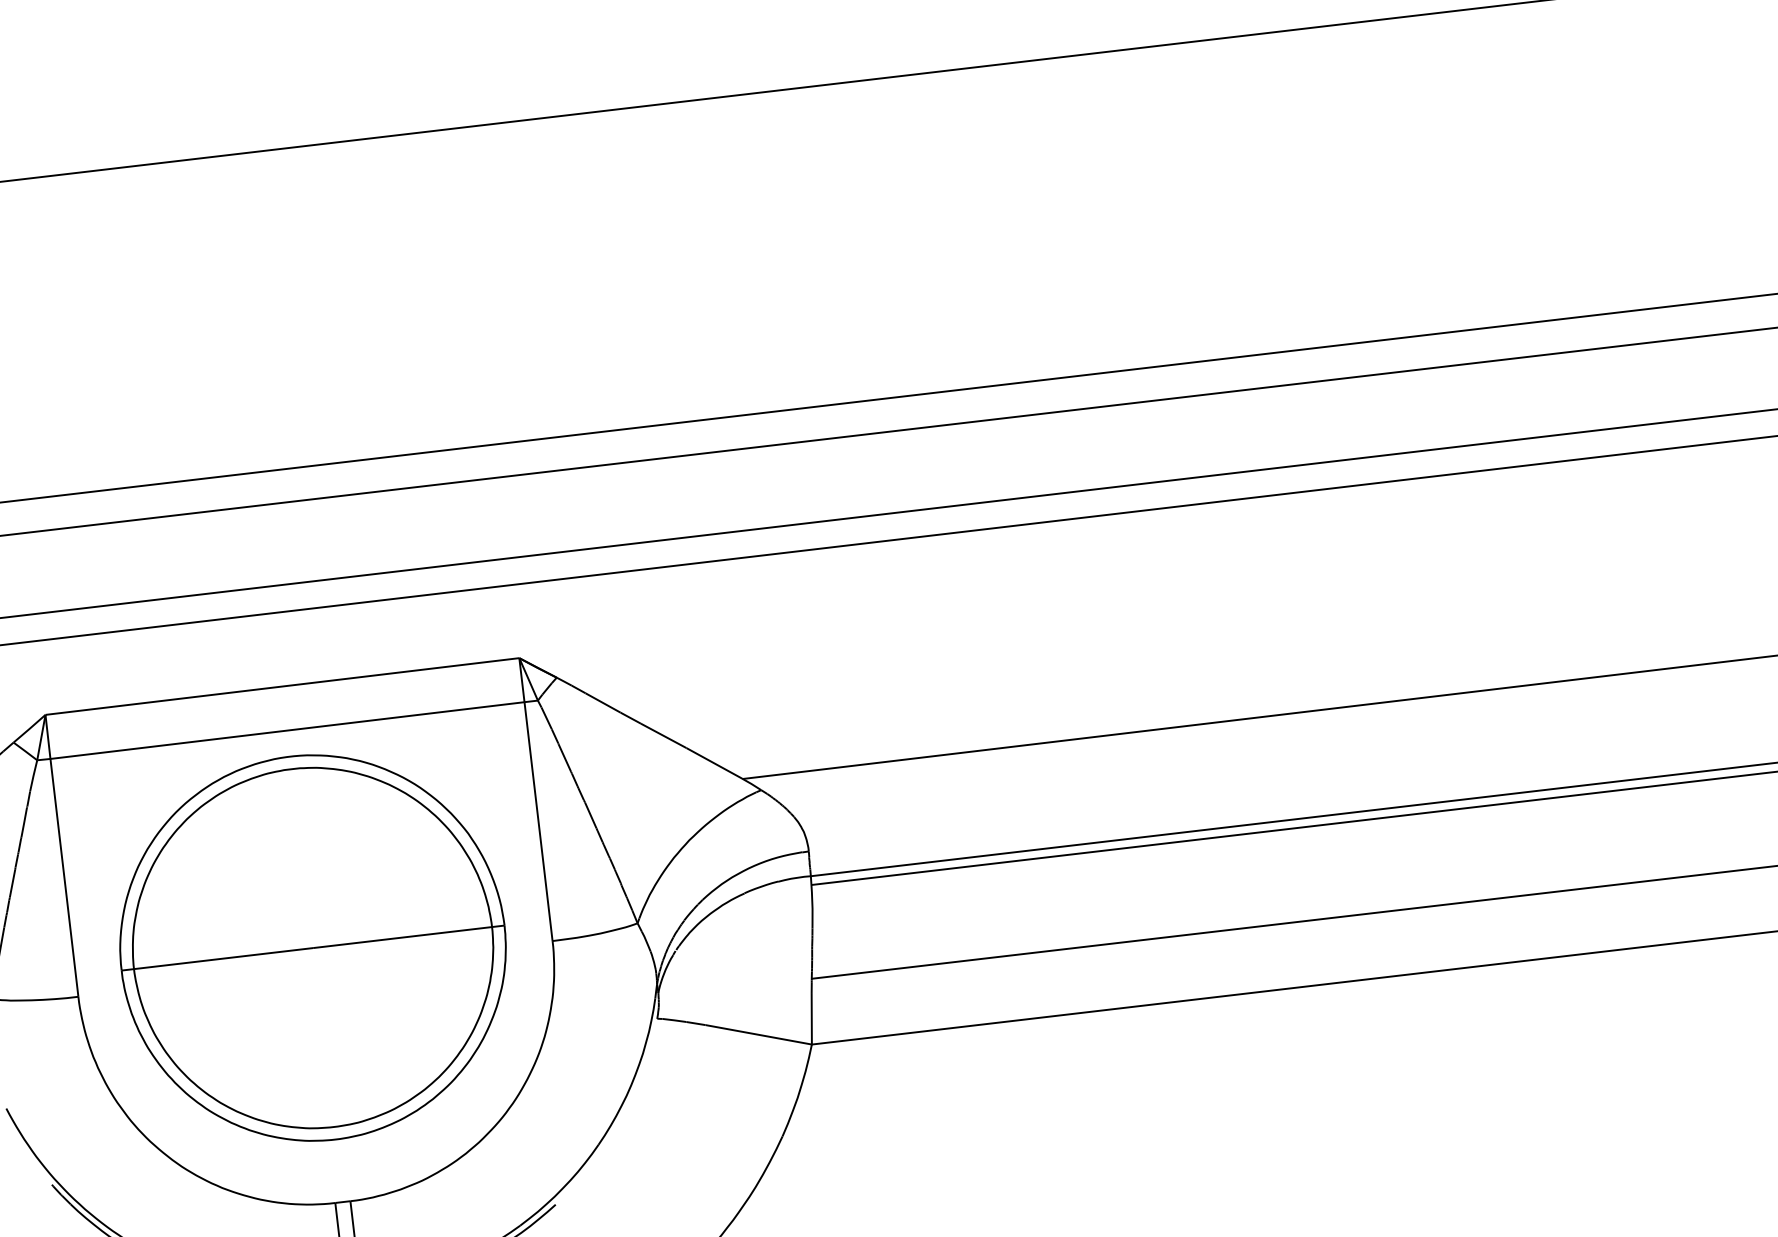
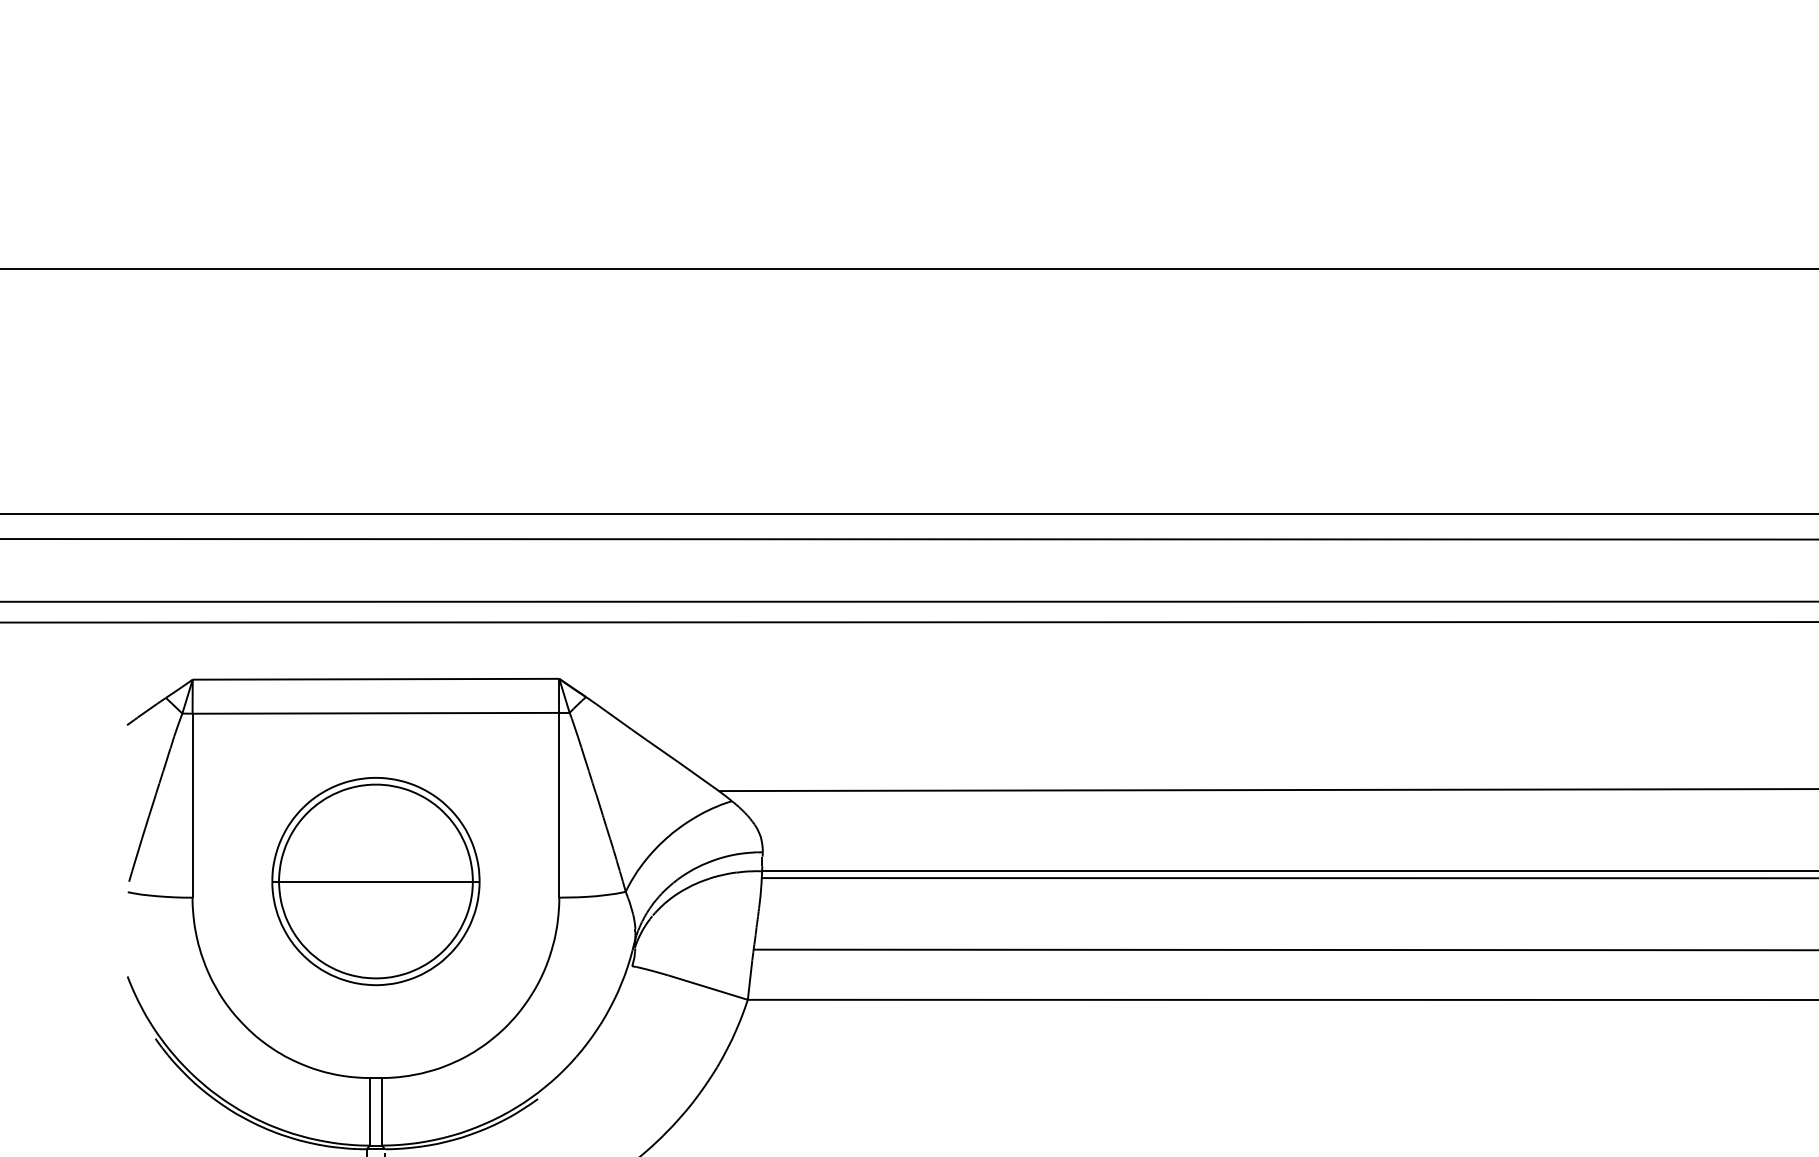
part: (312, 948) -> (375, 881), size x0.7

